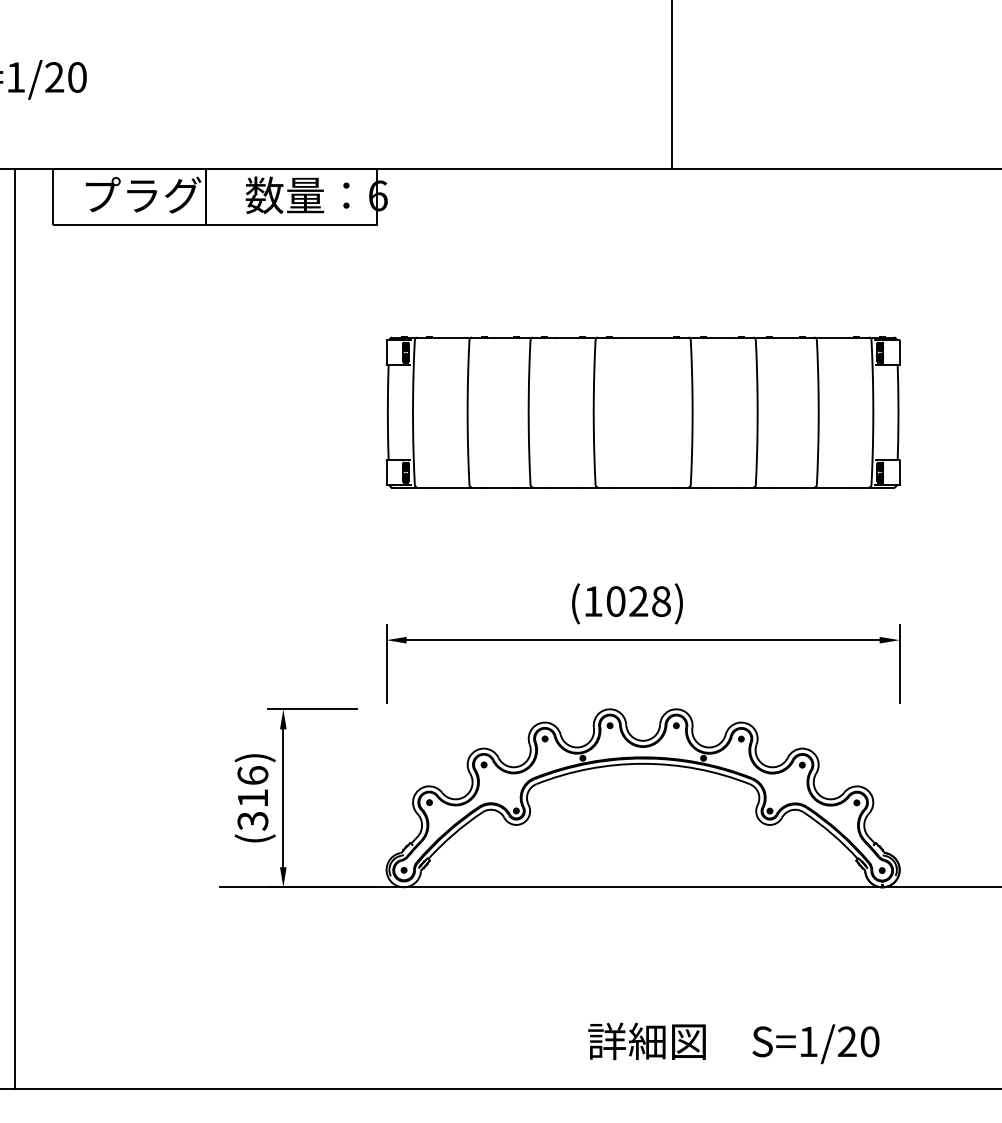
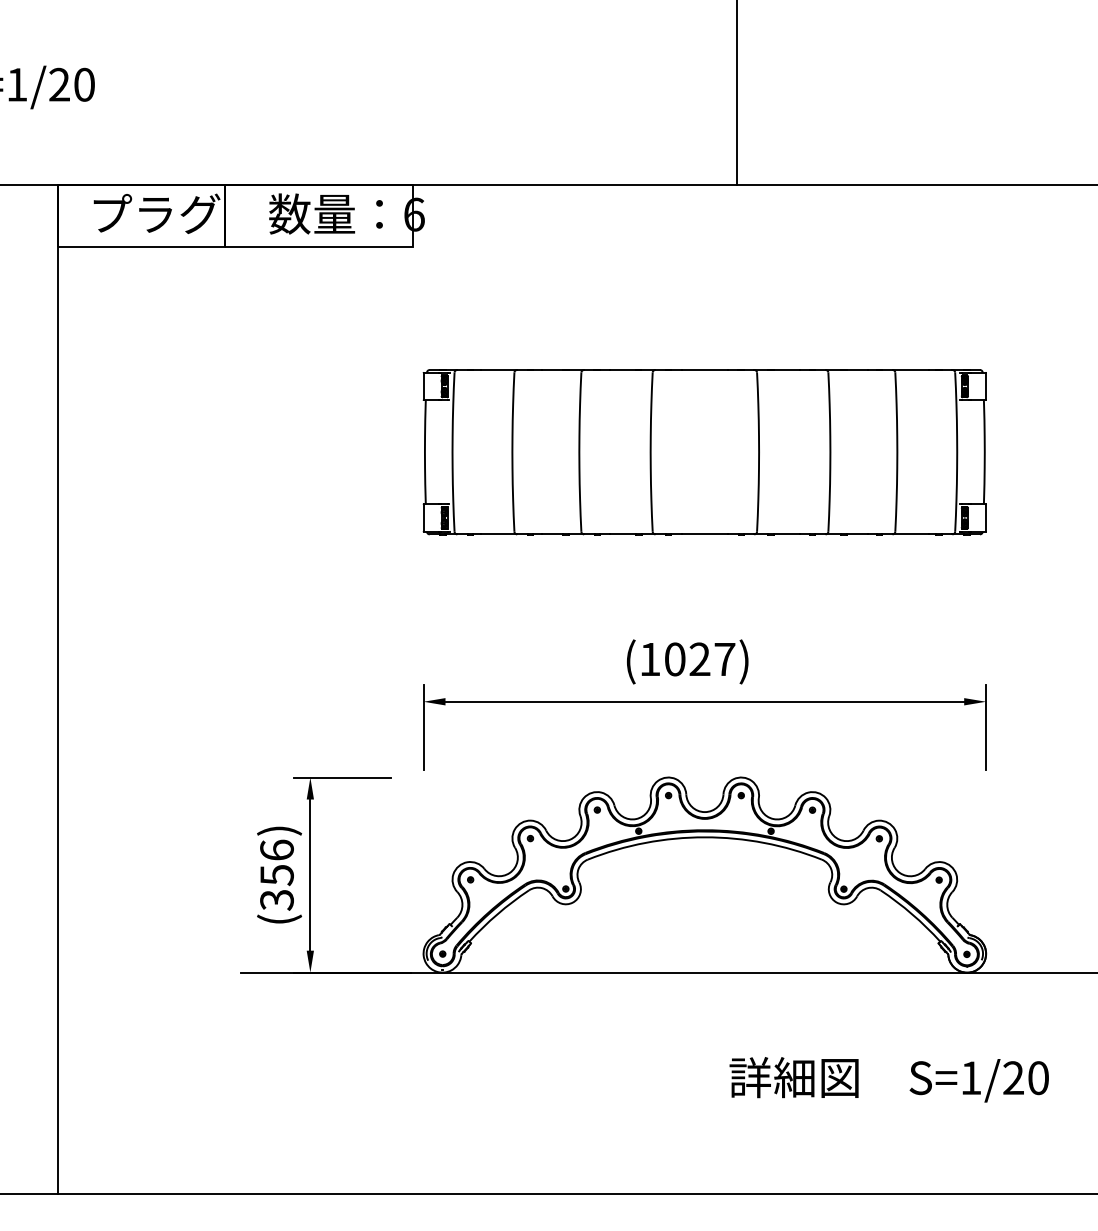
text: (661, 601) -> (724, 659), (1028) -> (1027)
line: (15, 628) -> (58, 689), moved
text: (252, 798) -> (276, 875), (316) -> (356)
text: (733, 1043) -> (888, 1079), moved

